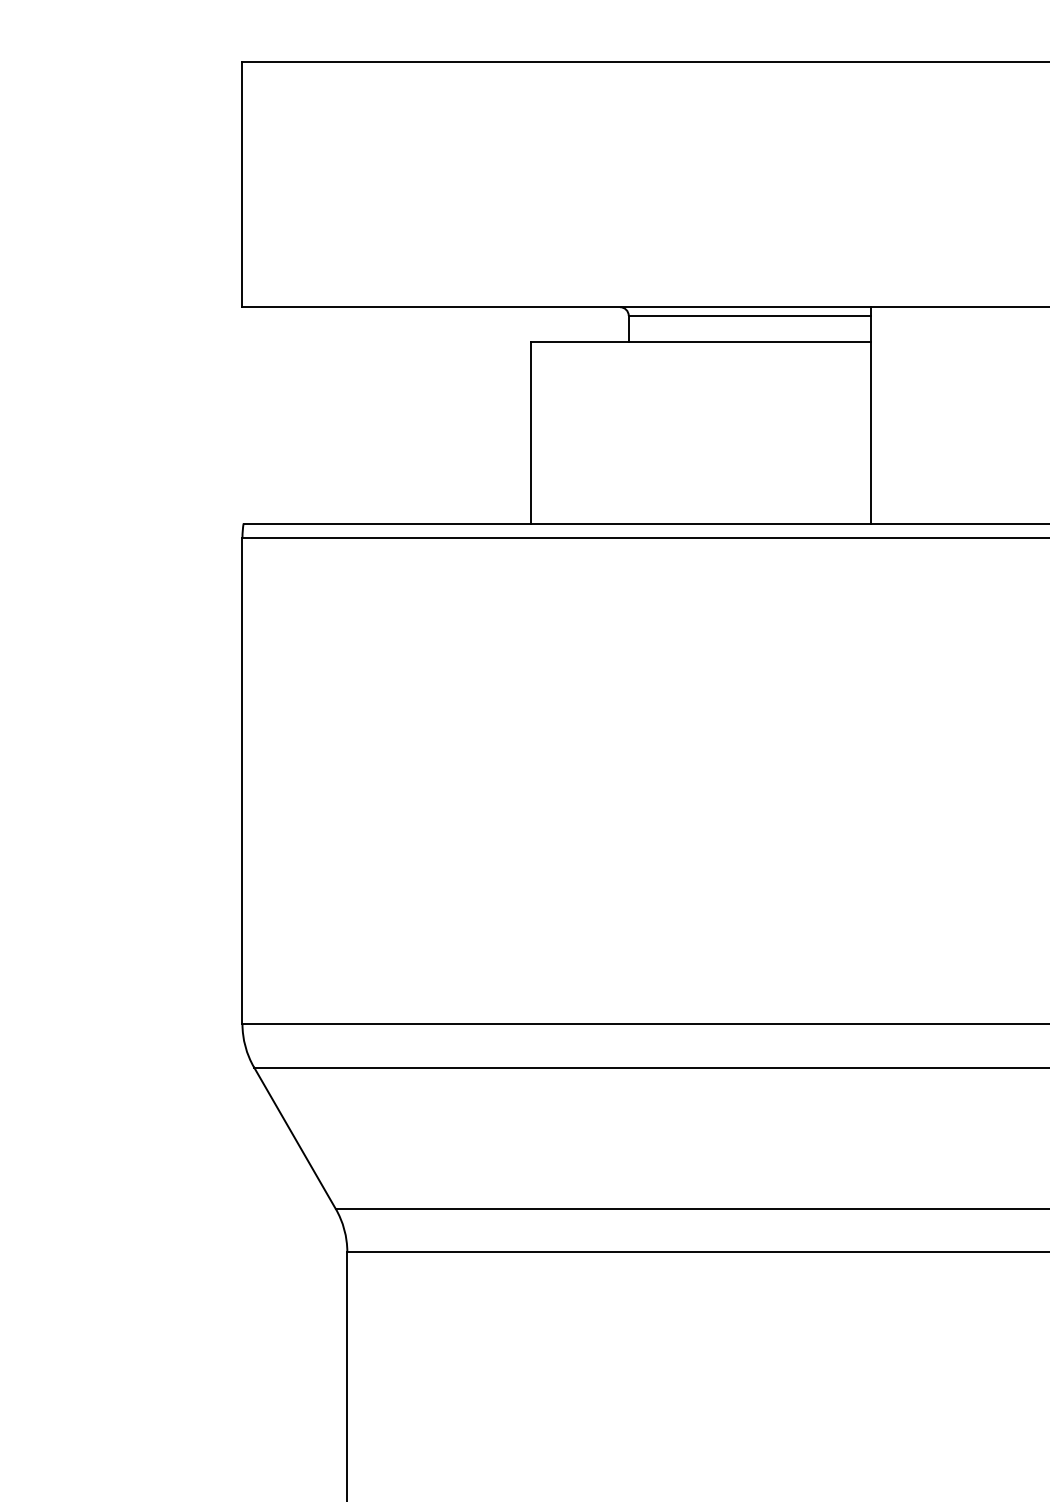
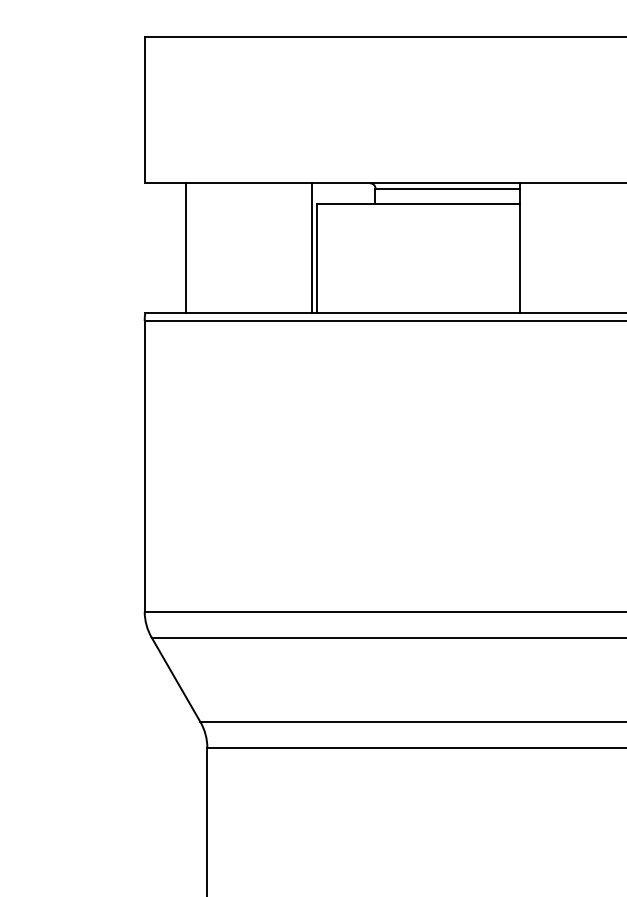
line: (312, 414) -> (186, 247), added
line: (521, 414) -> (311, 247), added

